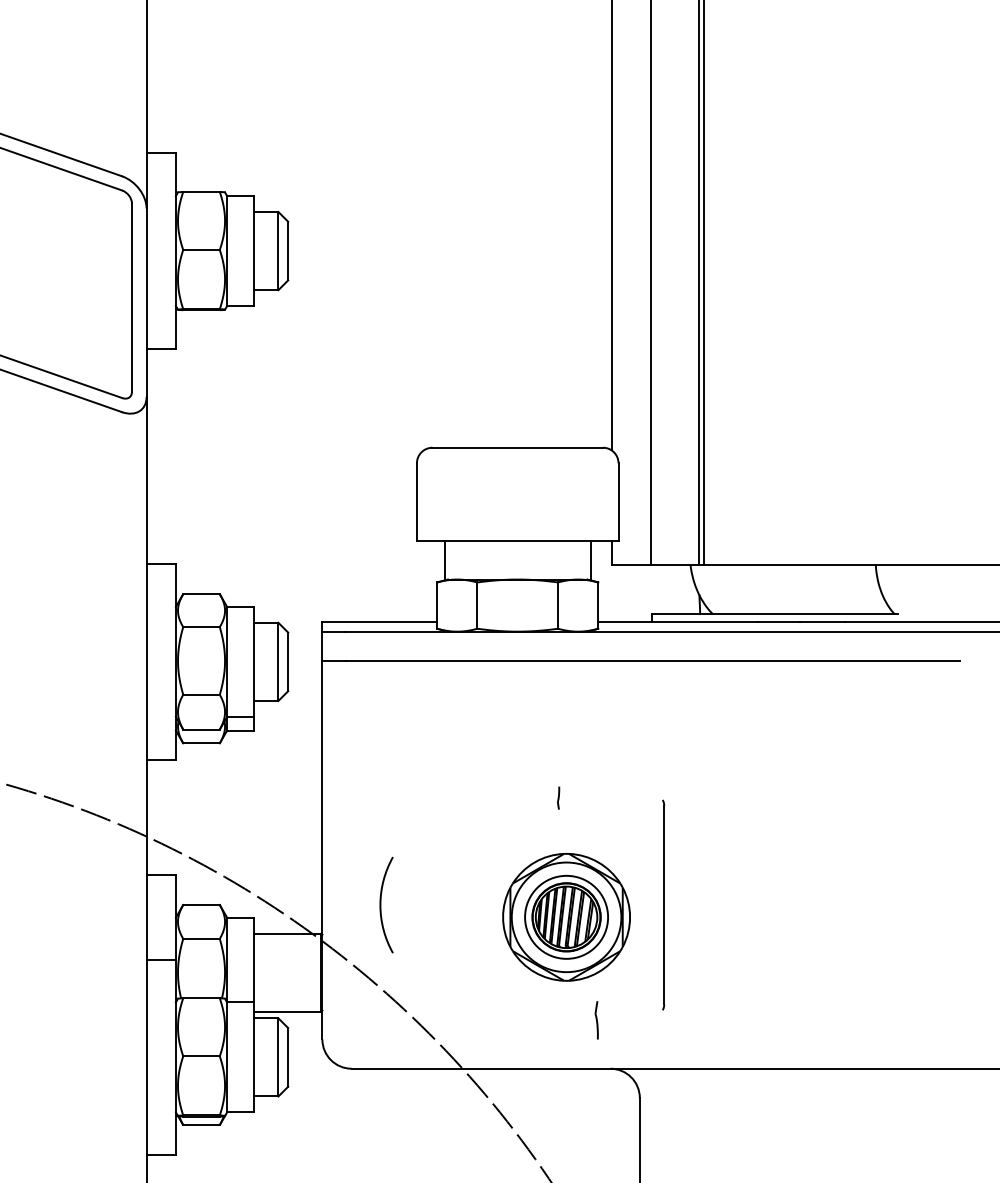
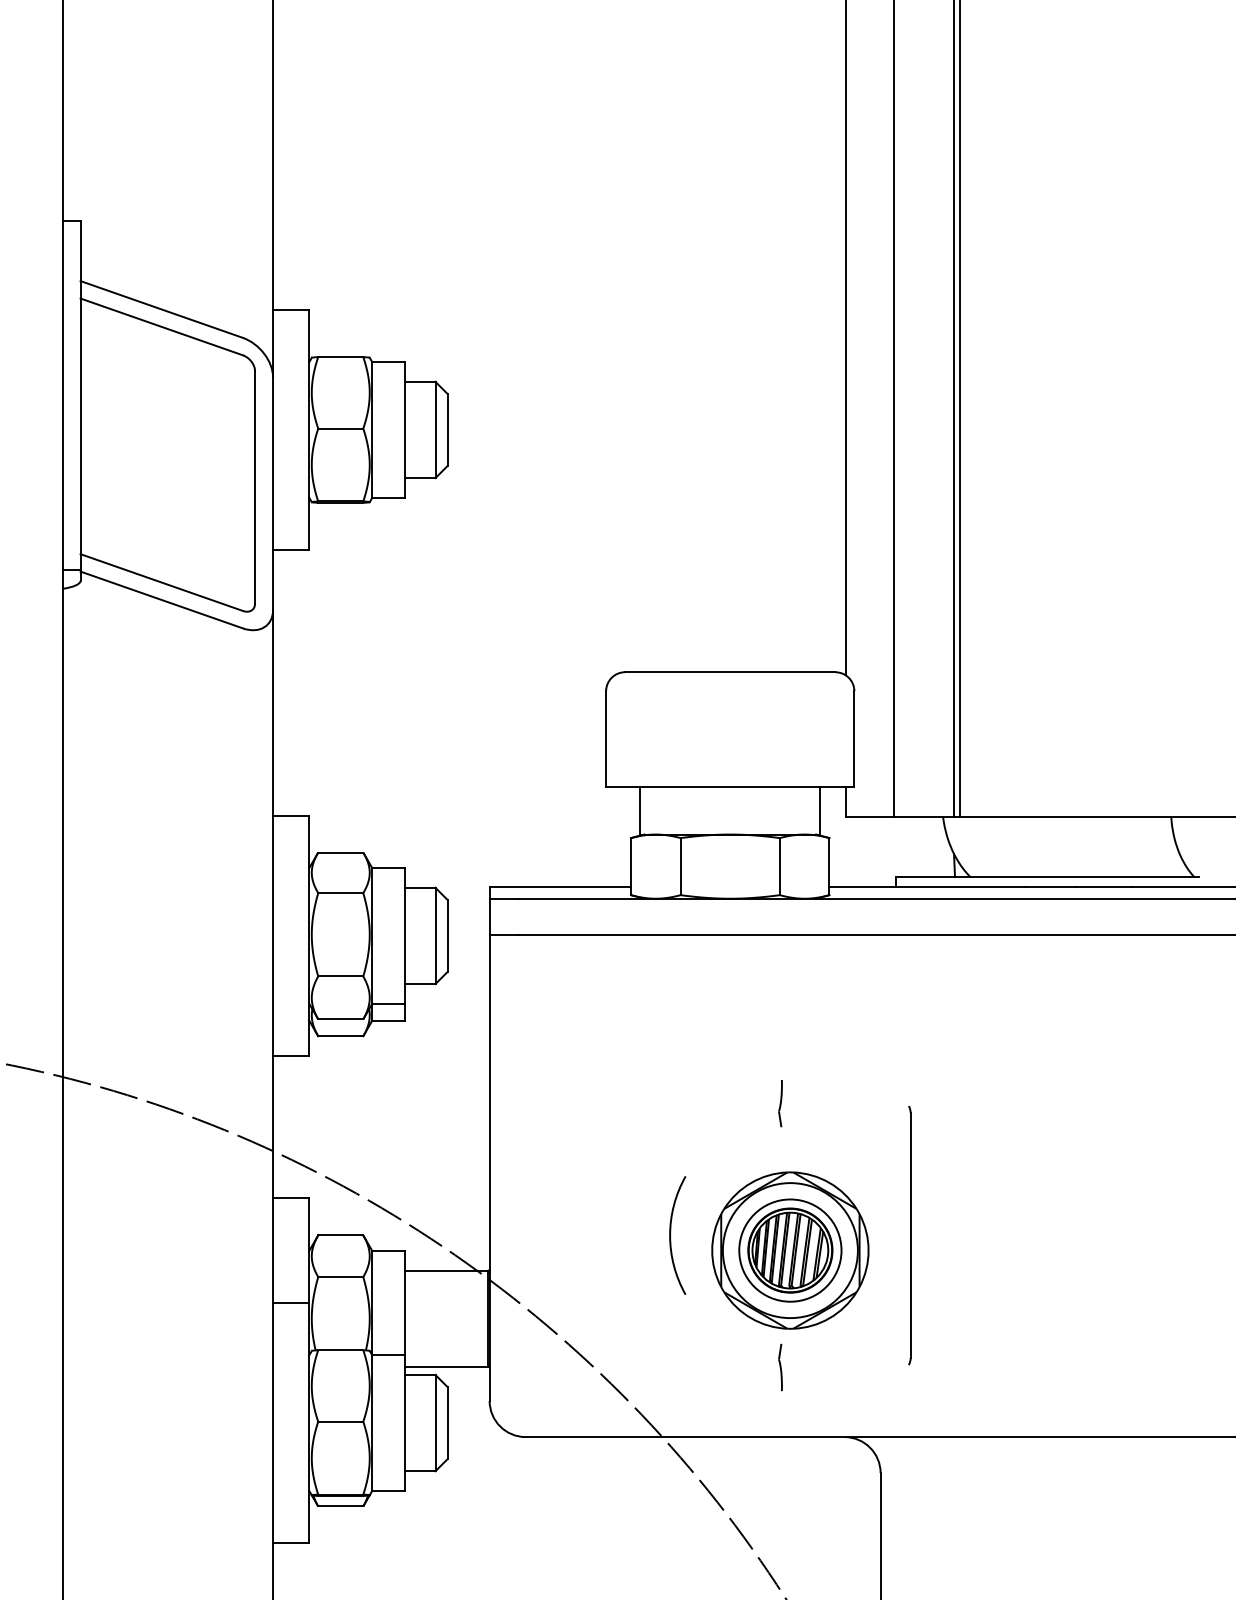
part: (558, 797) -> (780, 1103), size x1.67
arc: (380, 905) -> (670, 1235), moved
part: (596, 1020) -> (780, 1367), moved

